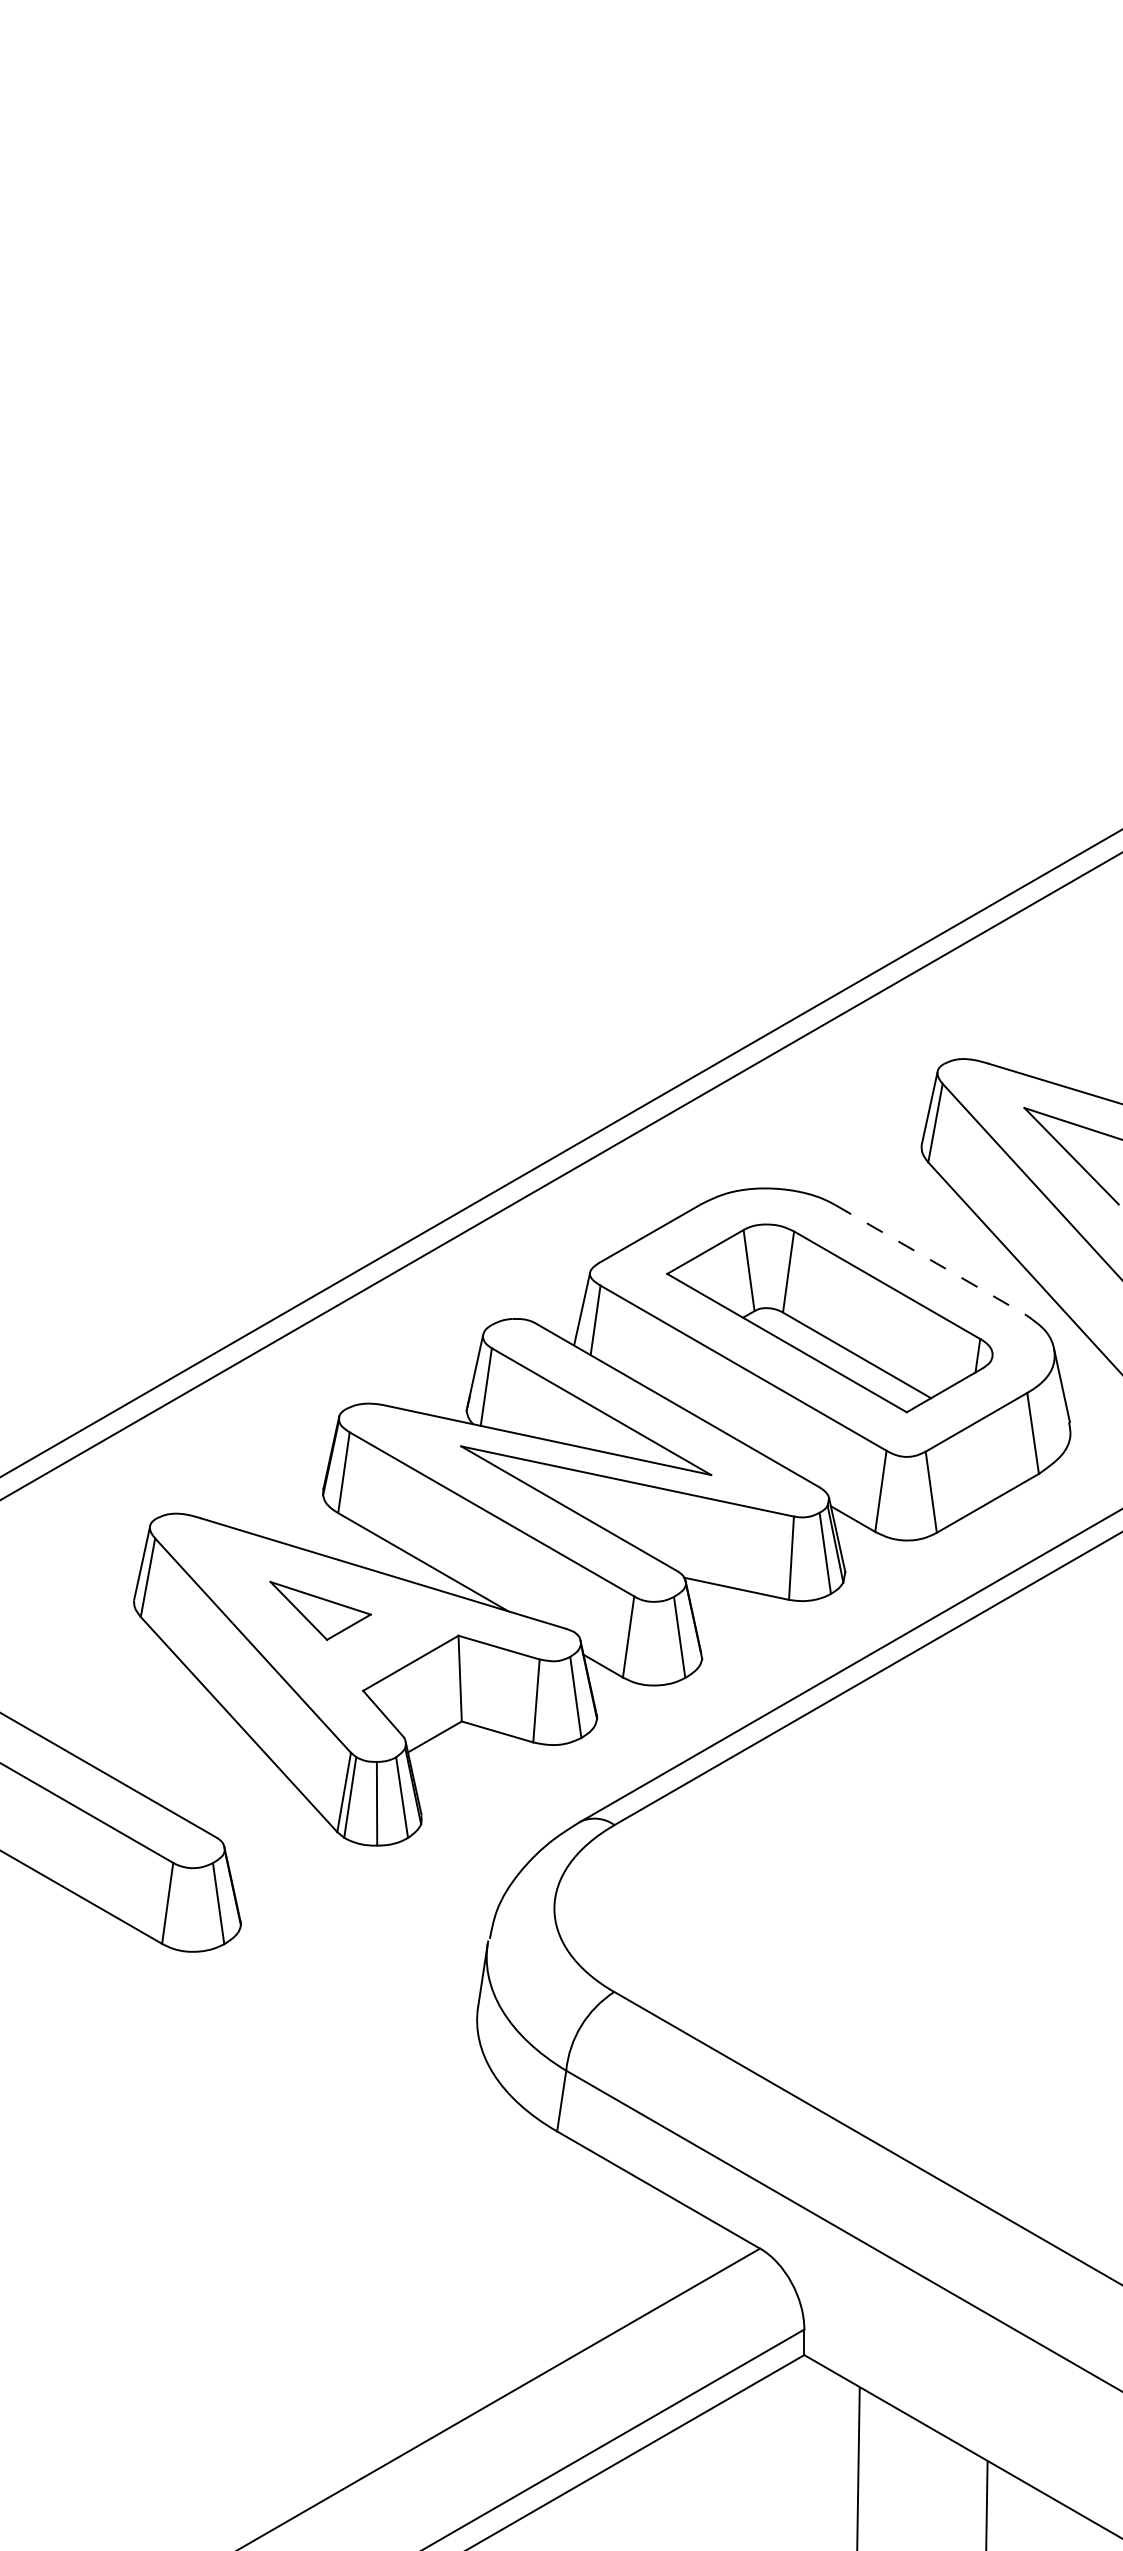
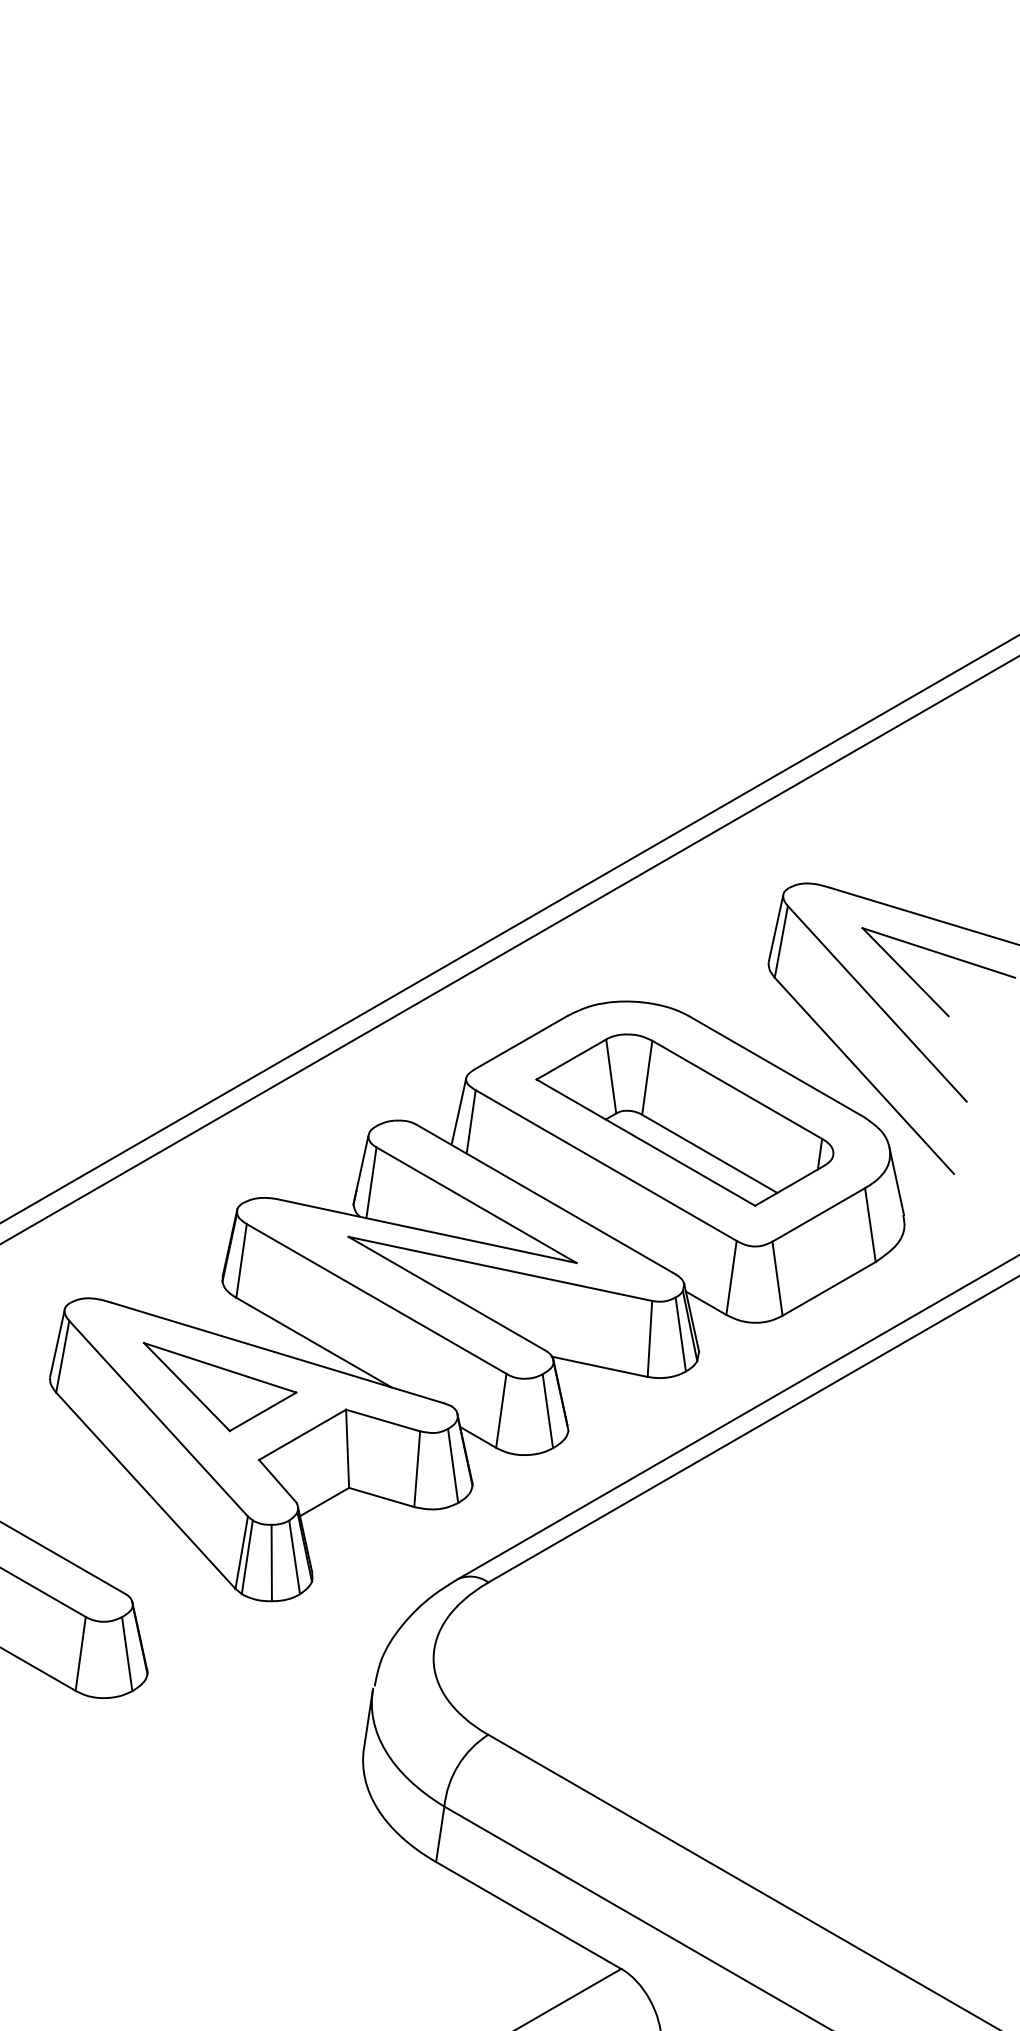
line: (931, 1260) -> (777, 1067), dashed -> solid
part: (320, 1610) -> (220, 1386), size x1.67

